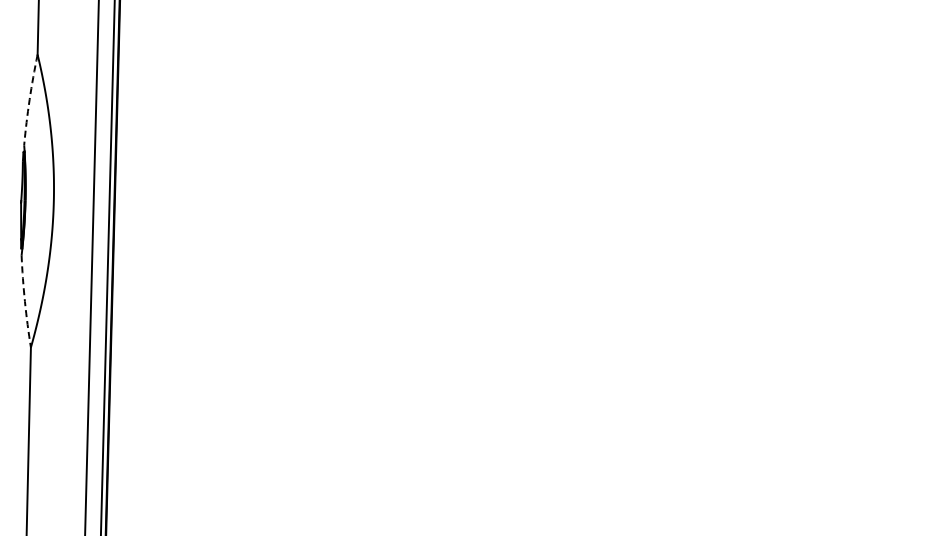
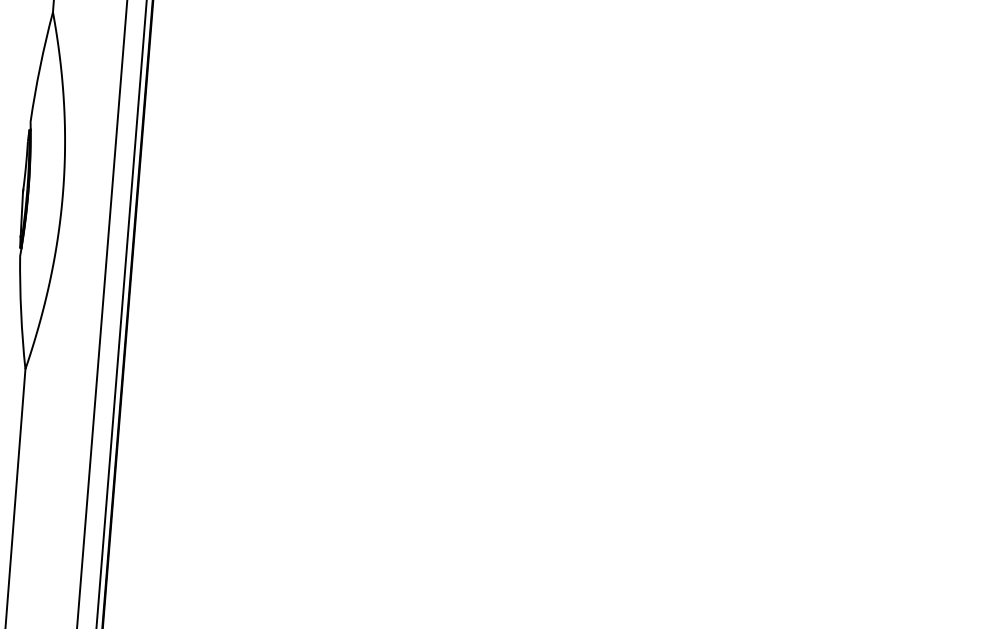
arc: (29, 99) -> (40, 66), dashed -> solid
arc: (24, 301) -> (20, 312), dashed -> solid

